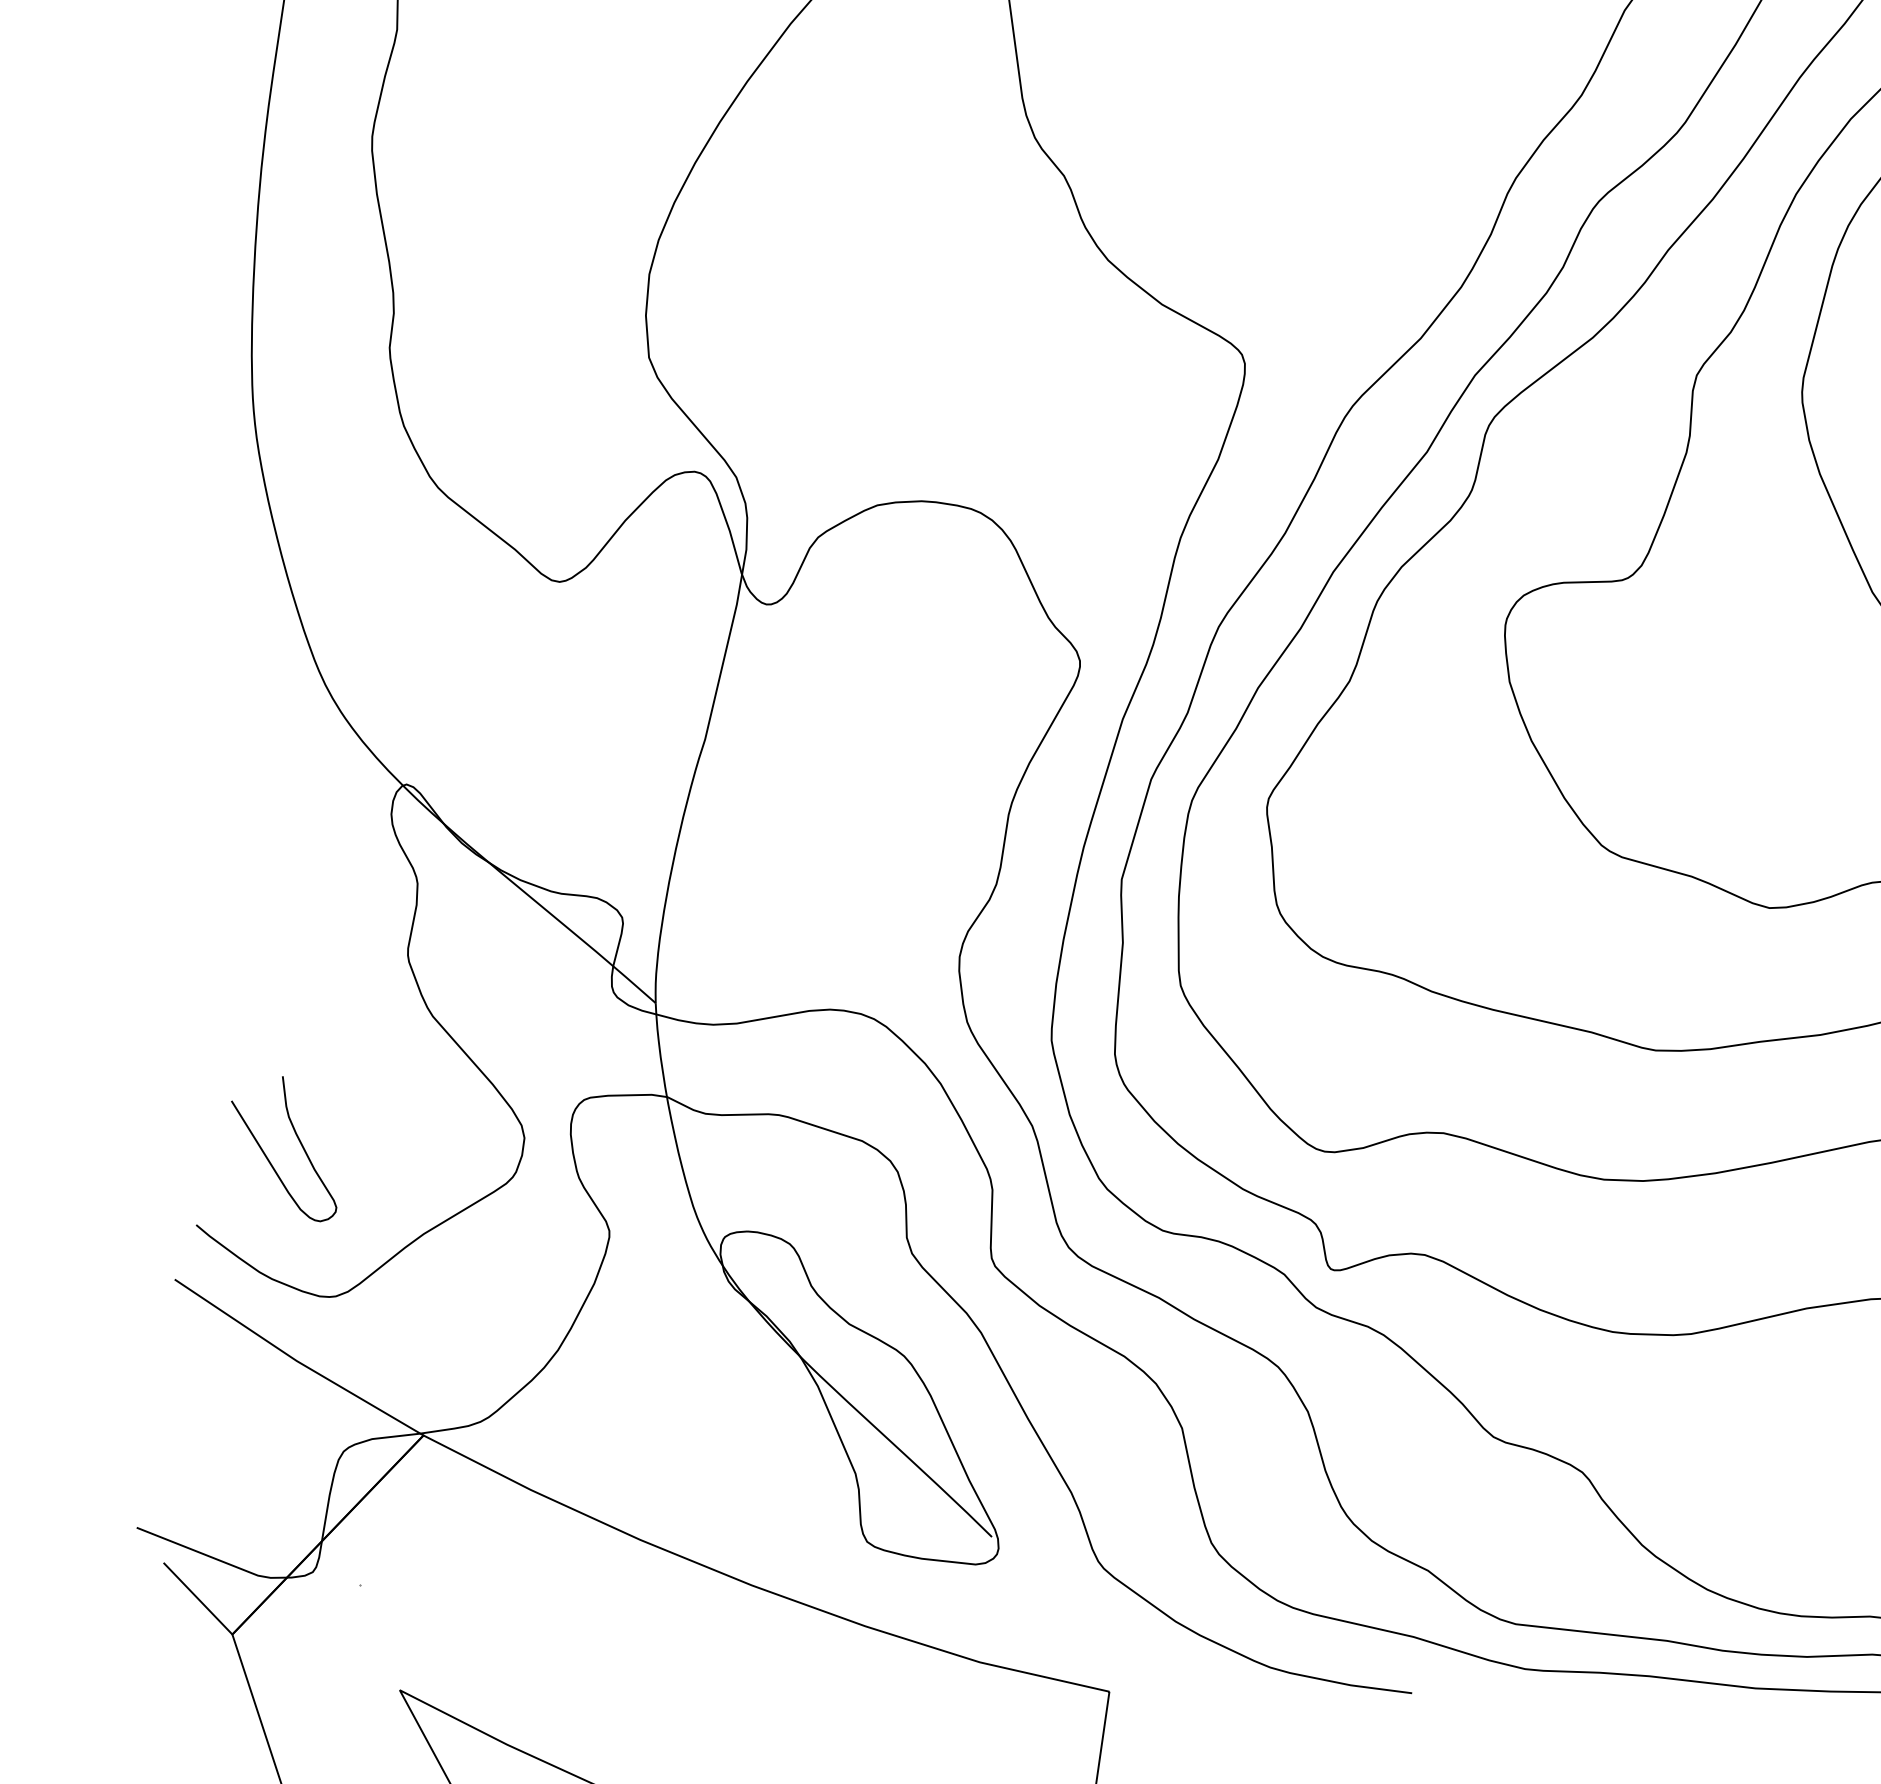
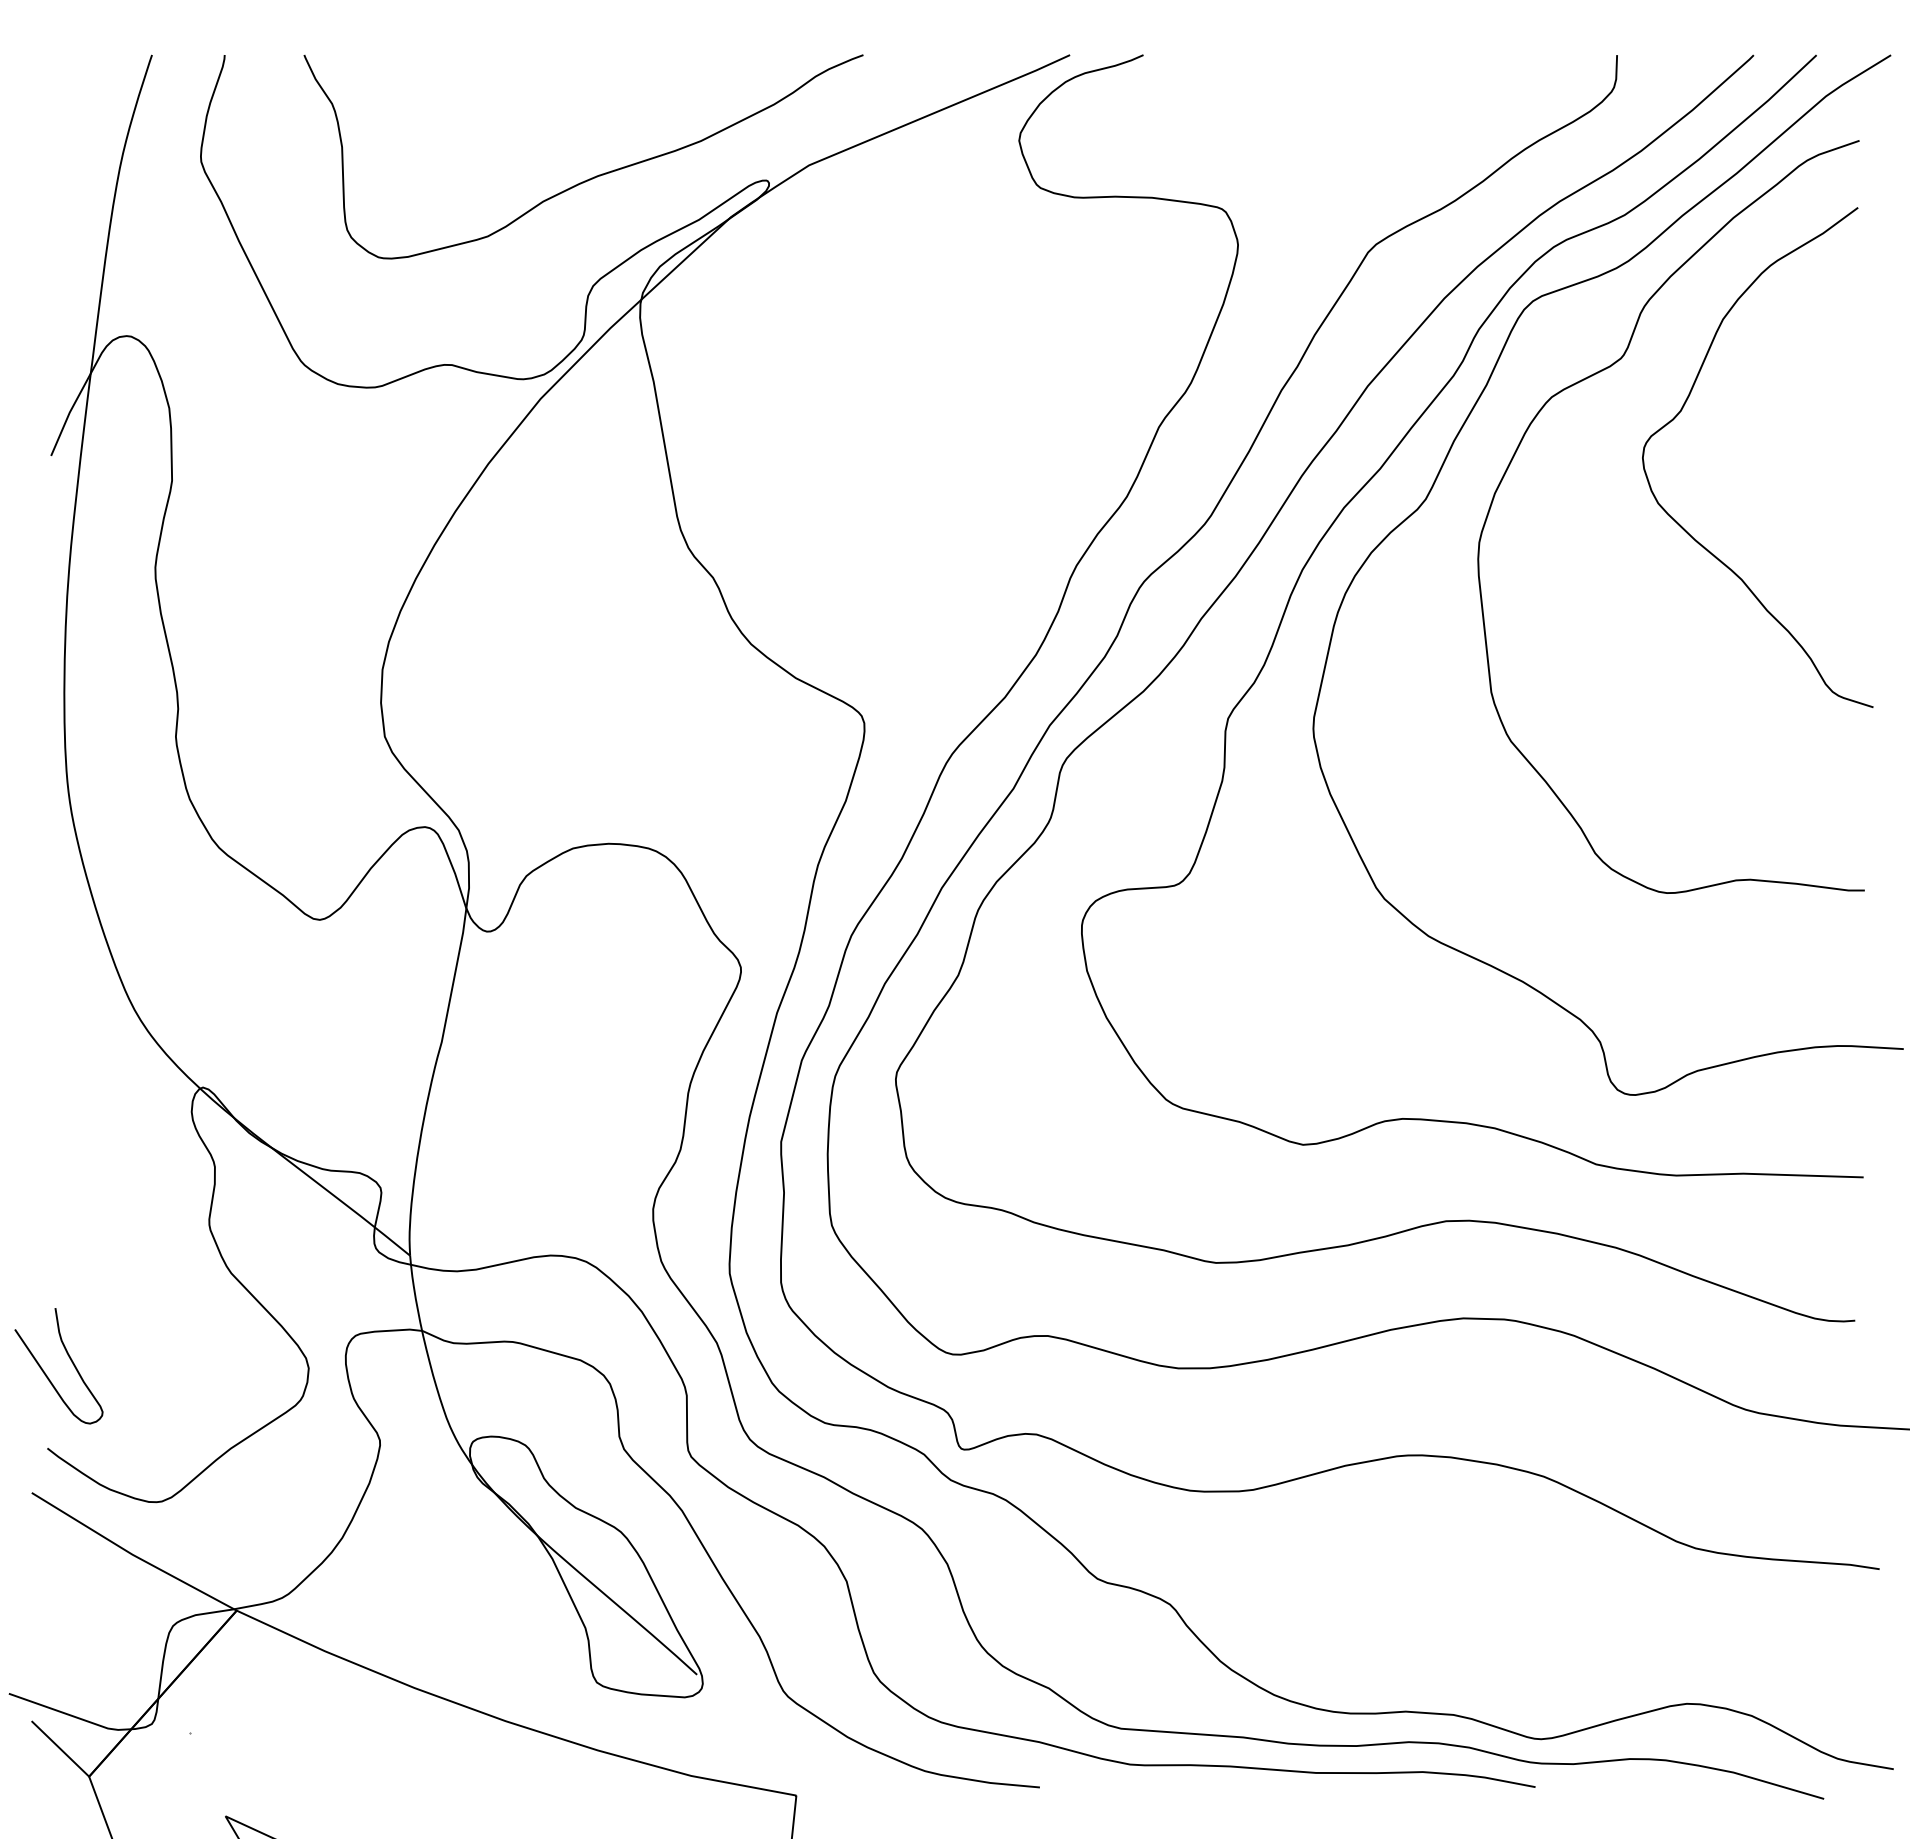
curve: (298, 1142) -> (70, 1360), moved

